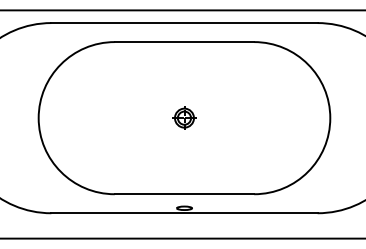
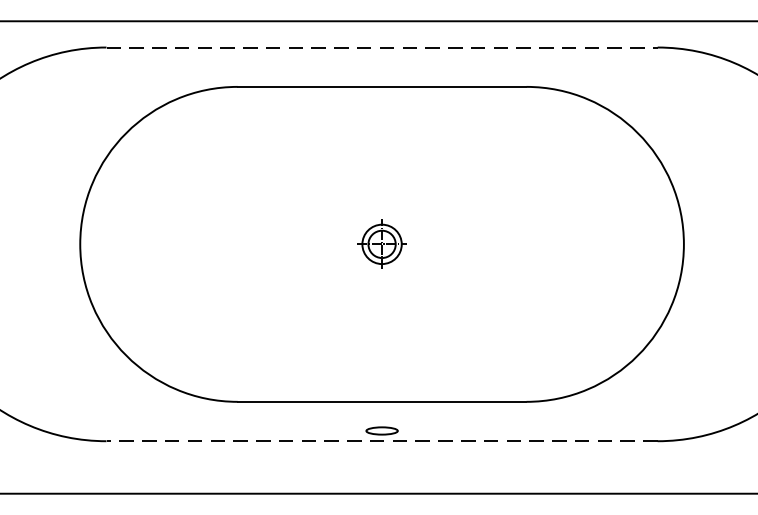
line: (184, 23) -> (382, 48), solid -> dashed
line: (183, 213) -> (380, 441), solid -> dashed

